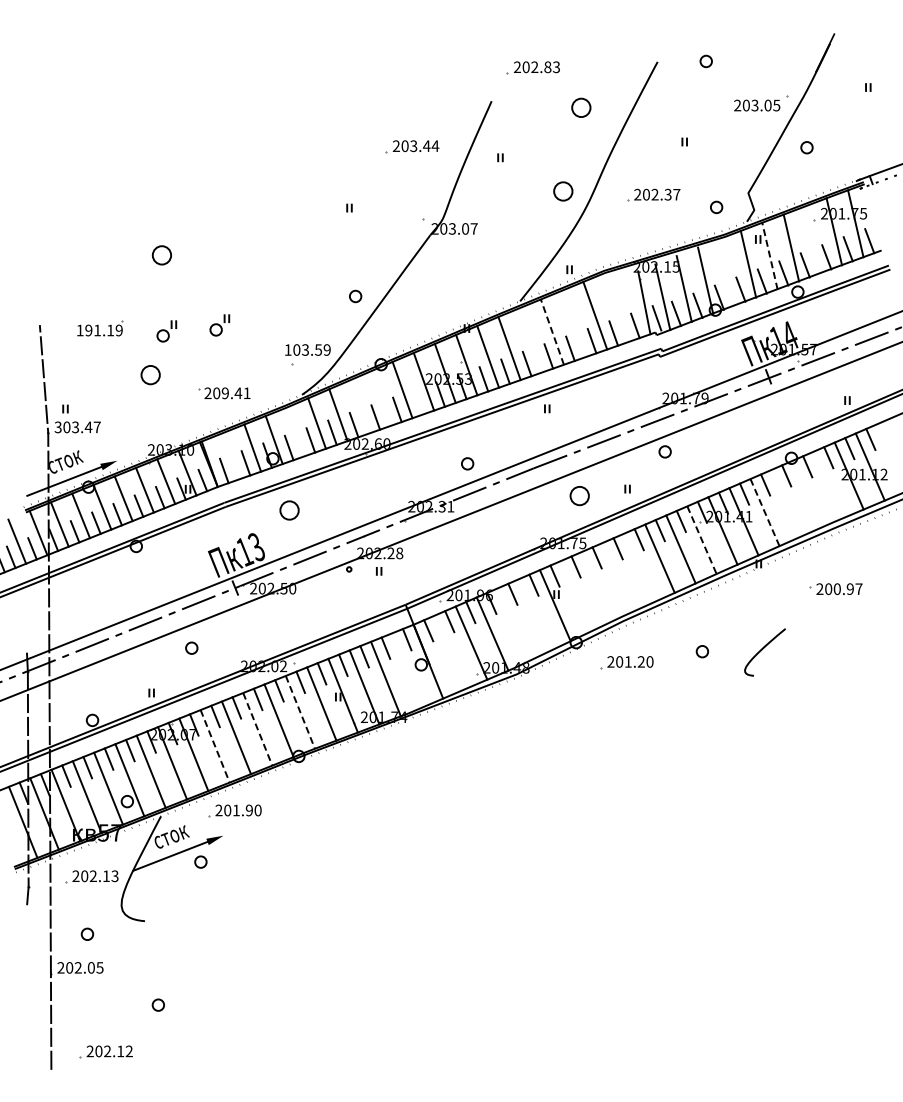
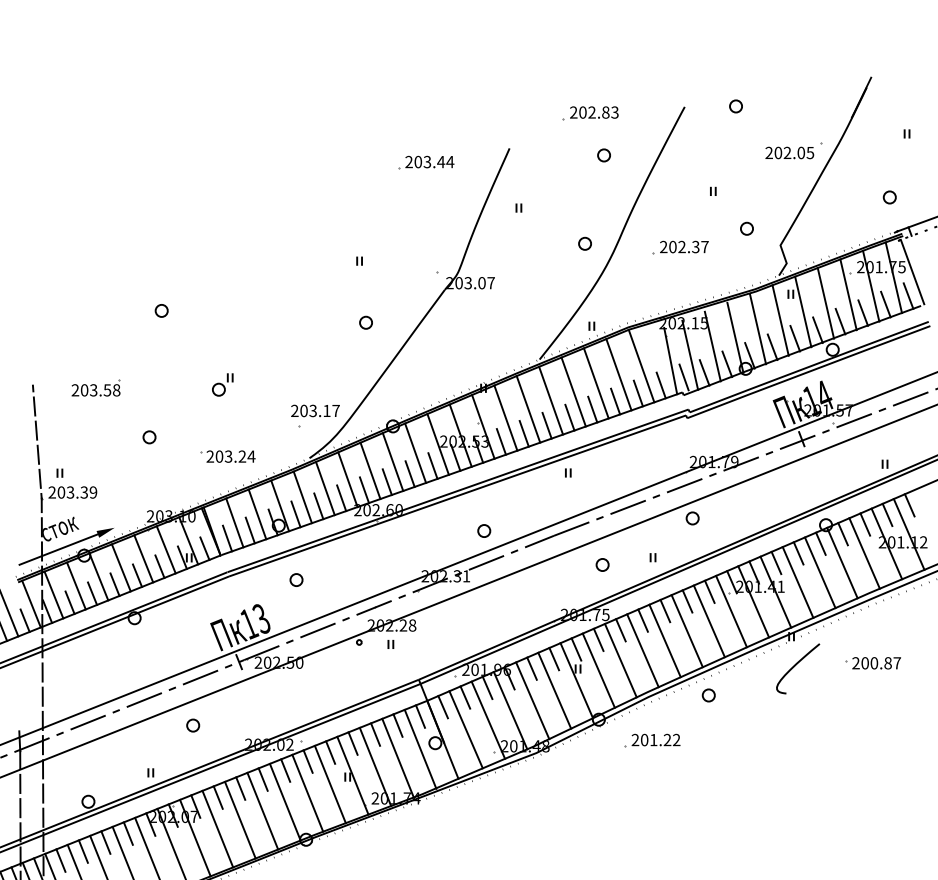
part: (532, 67) -> (589, 112), moved
text: (754, 105) -> (786, 152), 203.05 -> 202.05
part: (580, 107) -> (603, 155), size x0.62
part: (412, 146) -> (426, 162), moved
part: (806, 147) -> (889, 197), moved
part: (562, 191) -> (584, 243), size x0.62
part: (716, 206) -> (746, 227), moved
line: (873, 217) -> (912, 271), added
line: (812, 239) -> (848, 294), added
part: (161, 254) -> (161, 310), size x0.62
line: (769, 255) -> (802, 311), dashed -> solid
line: (726, 272) -> (757, 329), added
part: (355, 296) -> (365, 322), moved
line: (616, 307) -> (641, 366), added
line: (573, 323) -> (595, 382), added
text: (99, 330) -> (95, 390), 191.19 -> 203.58
part: (166, 331) -> (166, 391), removed
line: (552, 332) -> (573, 392), dashed -> solid
line: (530, 340) -> (550, 400), added
text: (307, 349) -> (315, 410), 103.59 -> 203.17
part: (149, 374) -> (148, 436), size x0.62
text: (235, 392) -> (239, 455), 209.41 -> 203.24
line: (380, 398) -> (392, 462), added
line: (418, 402) -> (432, 466), added
line: (359, 406) -> (370, 470), added
text: (77, 427) -> (72, 492), 303.47 -> 203.39
line: (295, 431) -> (302, 496), added
line: (231, 456) -> (235, 523), added
line: (827, 484) -> (863, 552), added
line: (806, 493) -> (841, 562), added
part: (579, 495) -> (602, 564), size x0.62
line: (785, 502) -> (819, 571), added
part: (289, 509) -> (296, 579), size x0.62
line: (765, 512) -> (798, 582), dashed -> solid
line: (701, 540) -> (731, 611), dashed -> solid
line: (638, 567) -> (664, 640), added
line: (617, 576) -> (642, 649), added
line: (597, 586) -> (621, 660), added
text: (849, 588) -> (887, 662), 200.97 -> 200.87
line: (576, 596) -> (599, 671), added
line: (533, 615) -> (553, 691), added
line: (513, 624) -> (532, 700), added
curve: (762, 650) -> (795, 666), moved
line: (450, 651) -> (466, 729), added
part: (702, 651) -> (708, 695), moved
text: (649, 661) -> (676, 739), 201.20 -> 201.22
line: (407, 670) -> (420, 749), added
line: (300, 712) -> (307, 793), dashed -> solid
line: (257, 729) -> (262, 811), dashed -> solid
line: (215, 746) -> (218, 829), dashed -> solid

